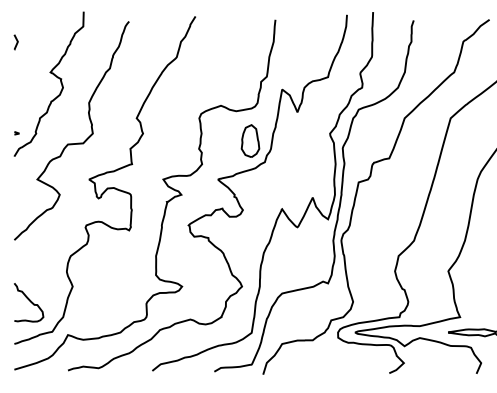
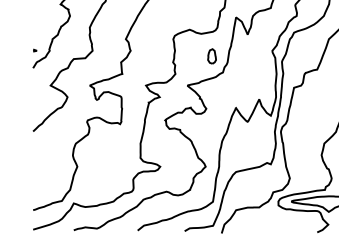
part: (250, 140) -> (212, 56), size x0.6
curve: (29, 301) -> (44, 178), removed

